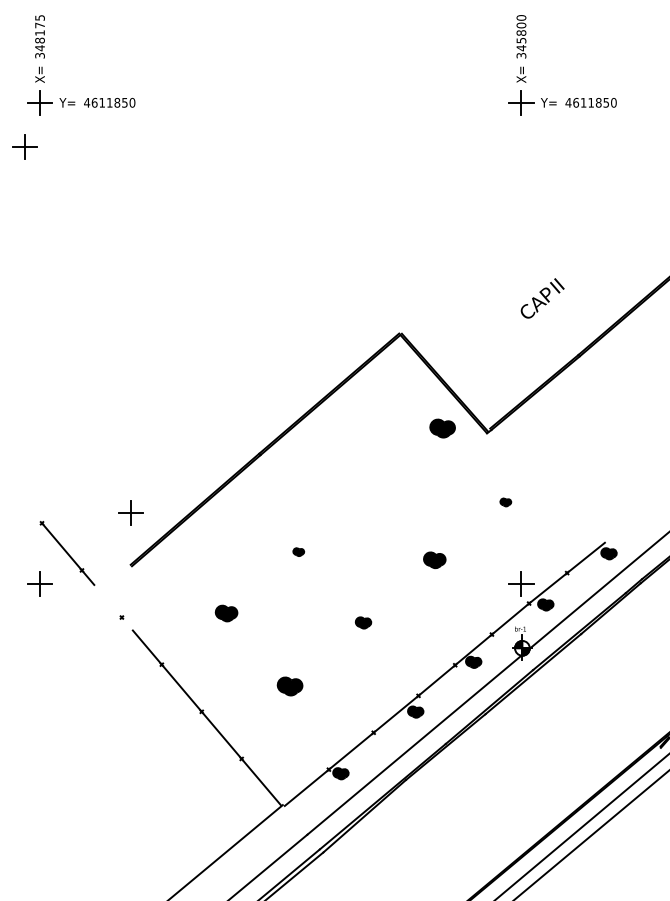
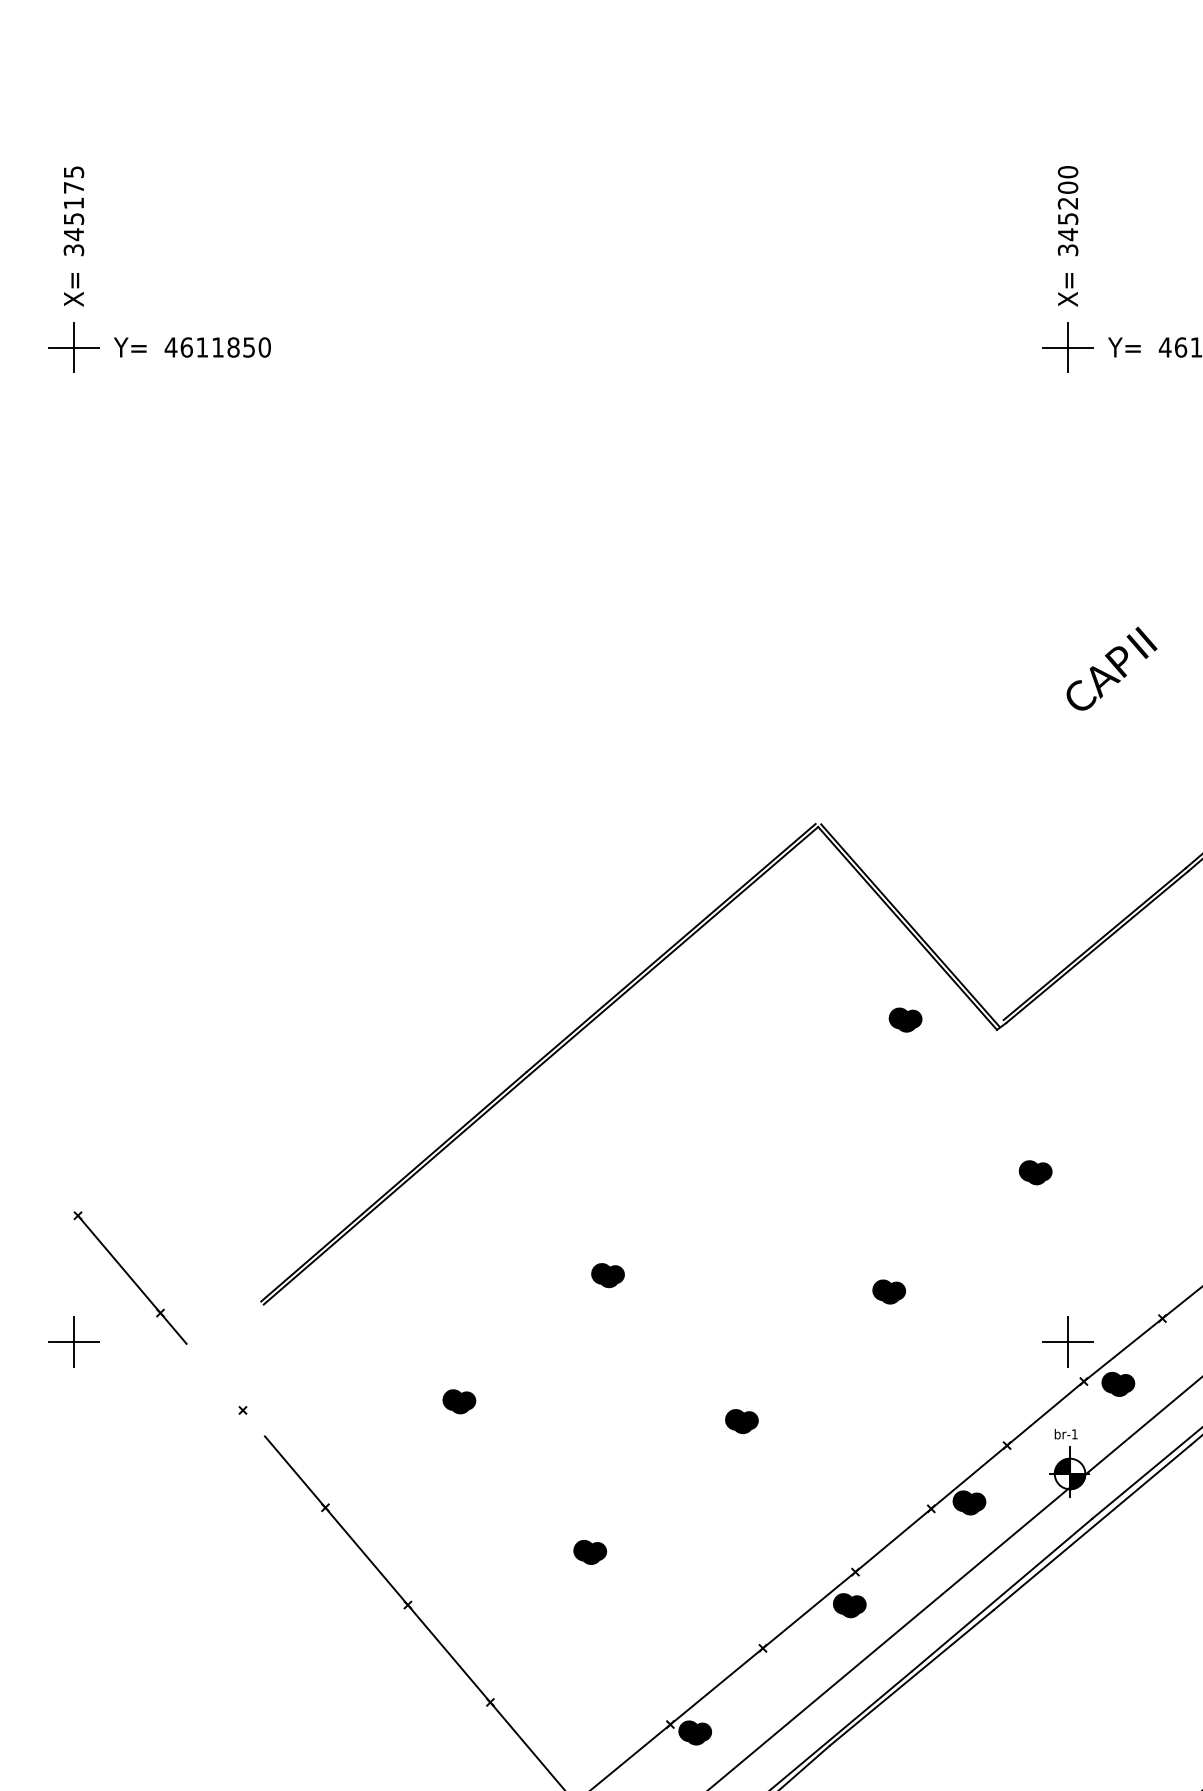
text: (521, 32) -> (1068, 202), 345800 -> 345200
text: (39, 40) -> (72, 218), 348175 -> 345175
part: (24, 146) -> (41, 437), removed
text: (542, 298) -> (1111, 668), moved
part: (442, 428) -> (905, 1020), size x0.62
part: (505, 502) -> (1035, 1172), size x1.43
part: (130, 512) -> (260, 1193), removed
part: (298, 551) -> (607, 1274), size x1.43
part: (434, 559) -> (888, 1290), size x0.71
part: (226, 612) -> (458, 1399), size x0.71
part: (289, 685) -> (589, 1550), size x0.62

